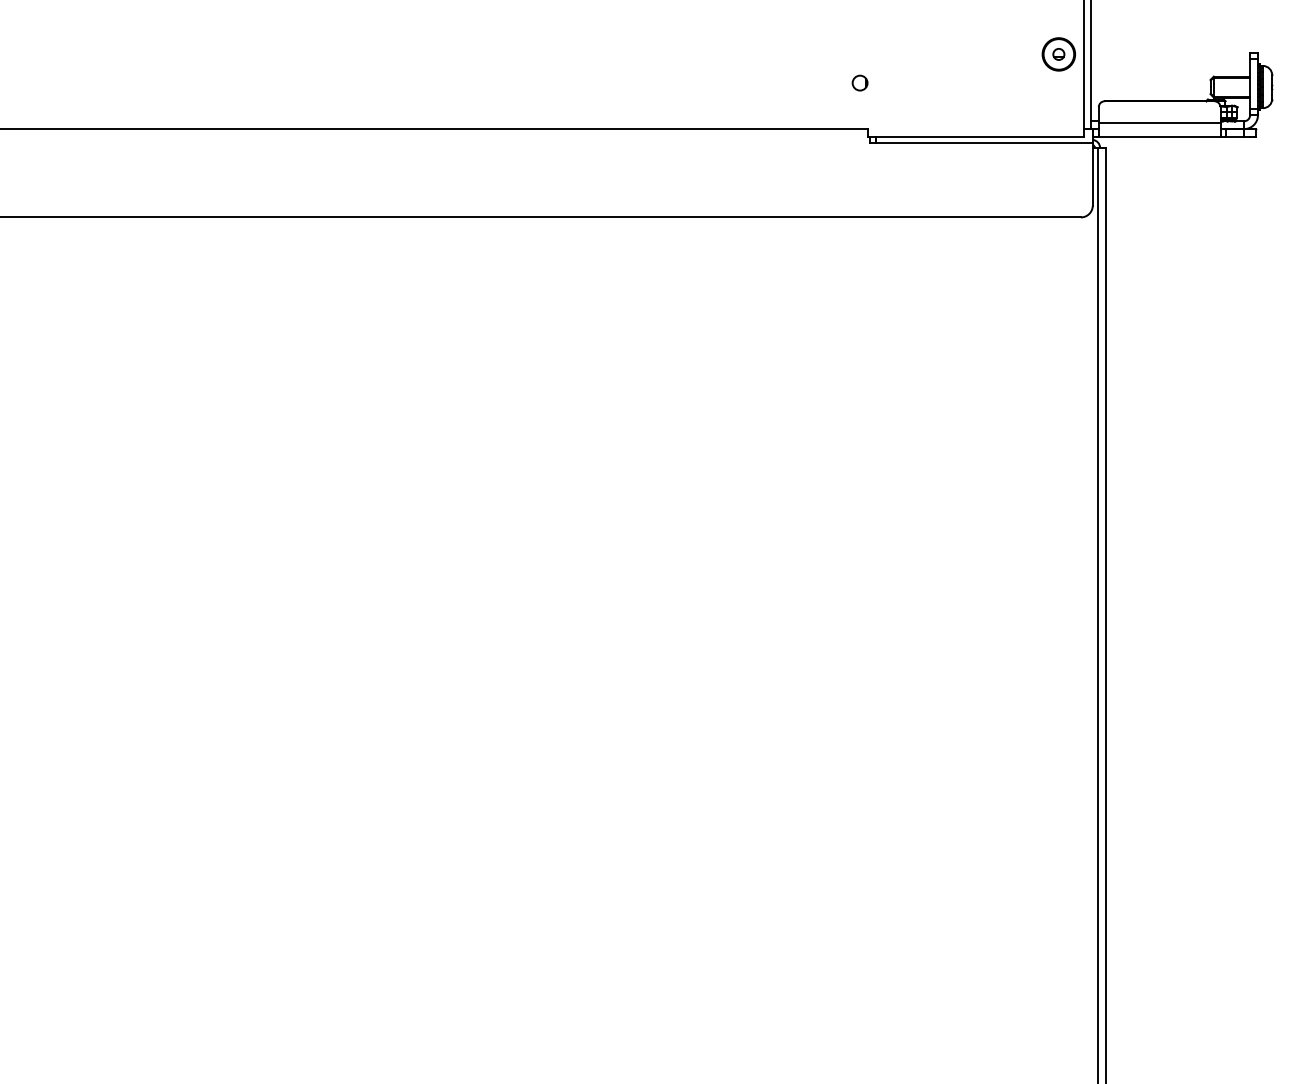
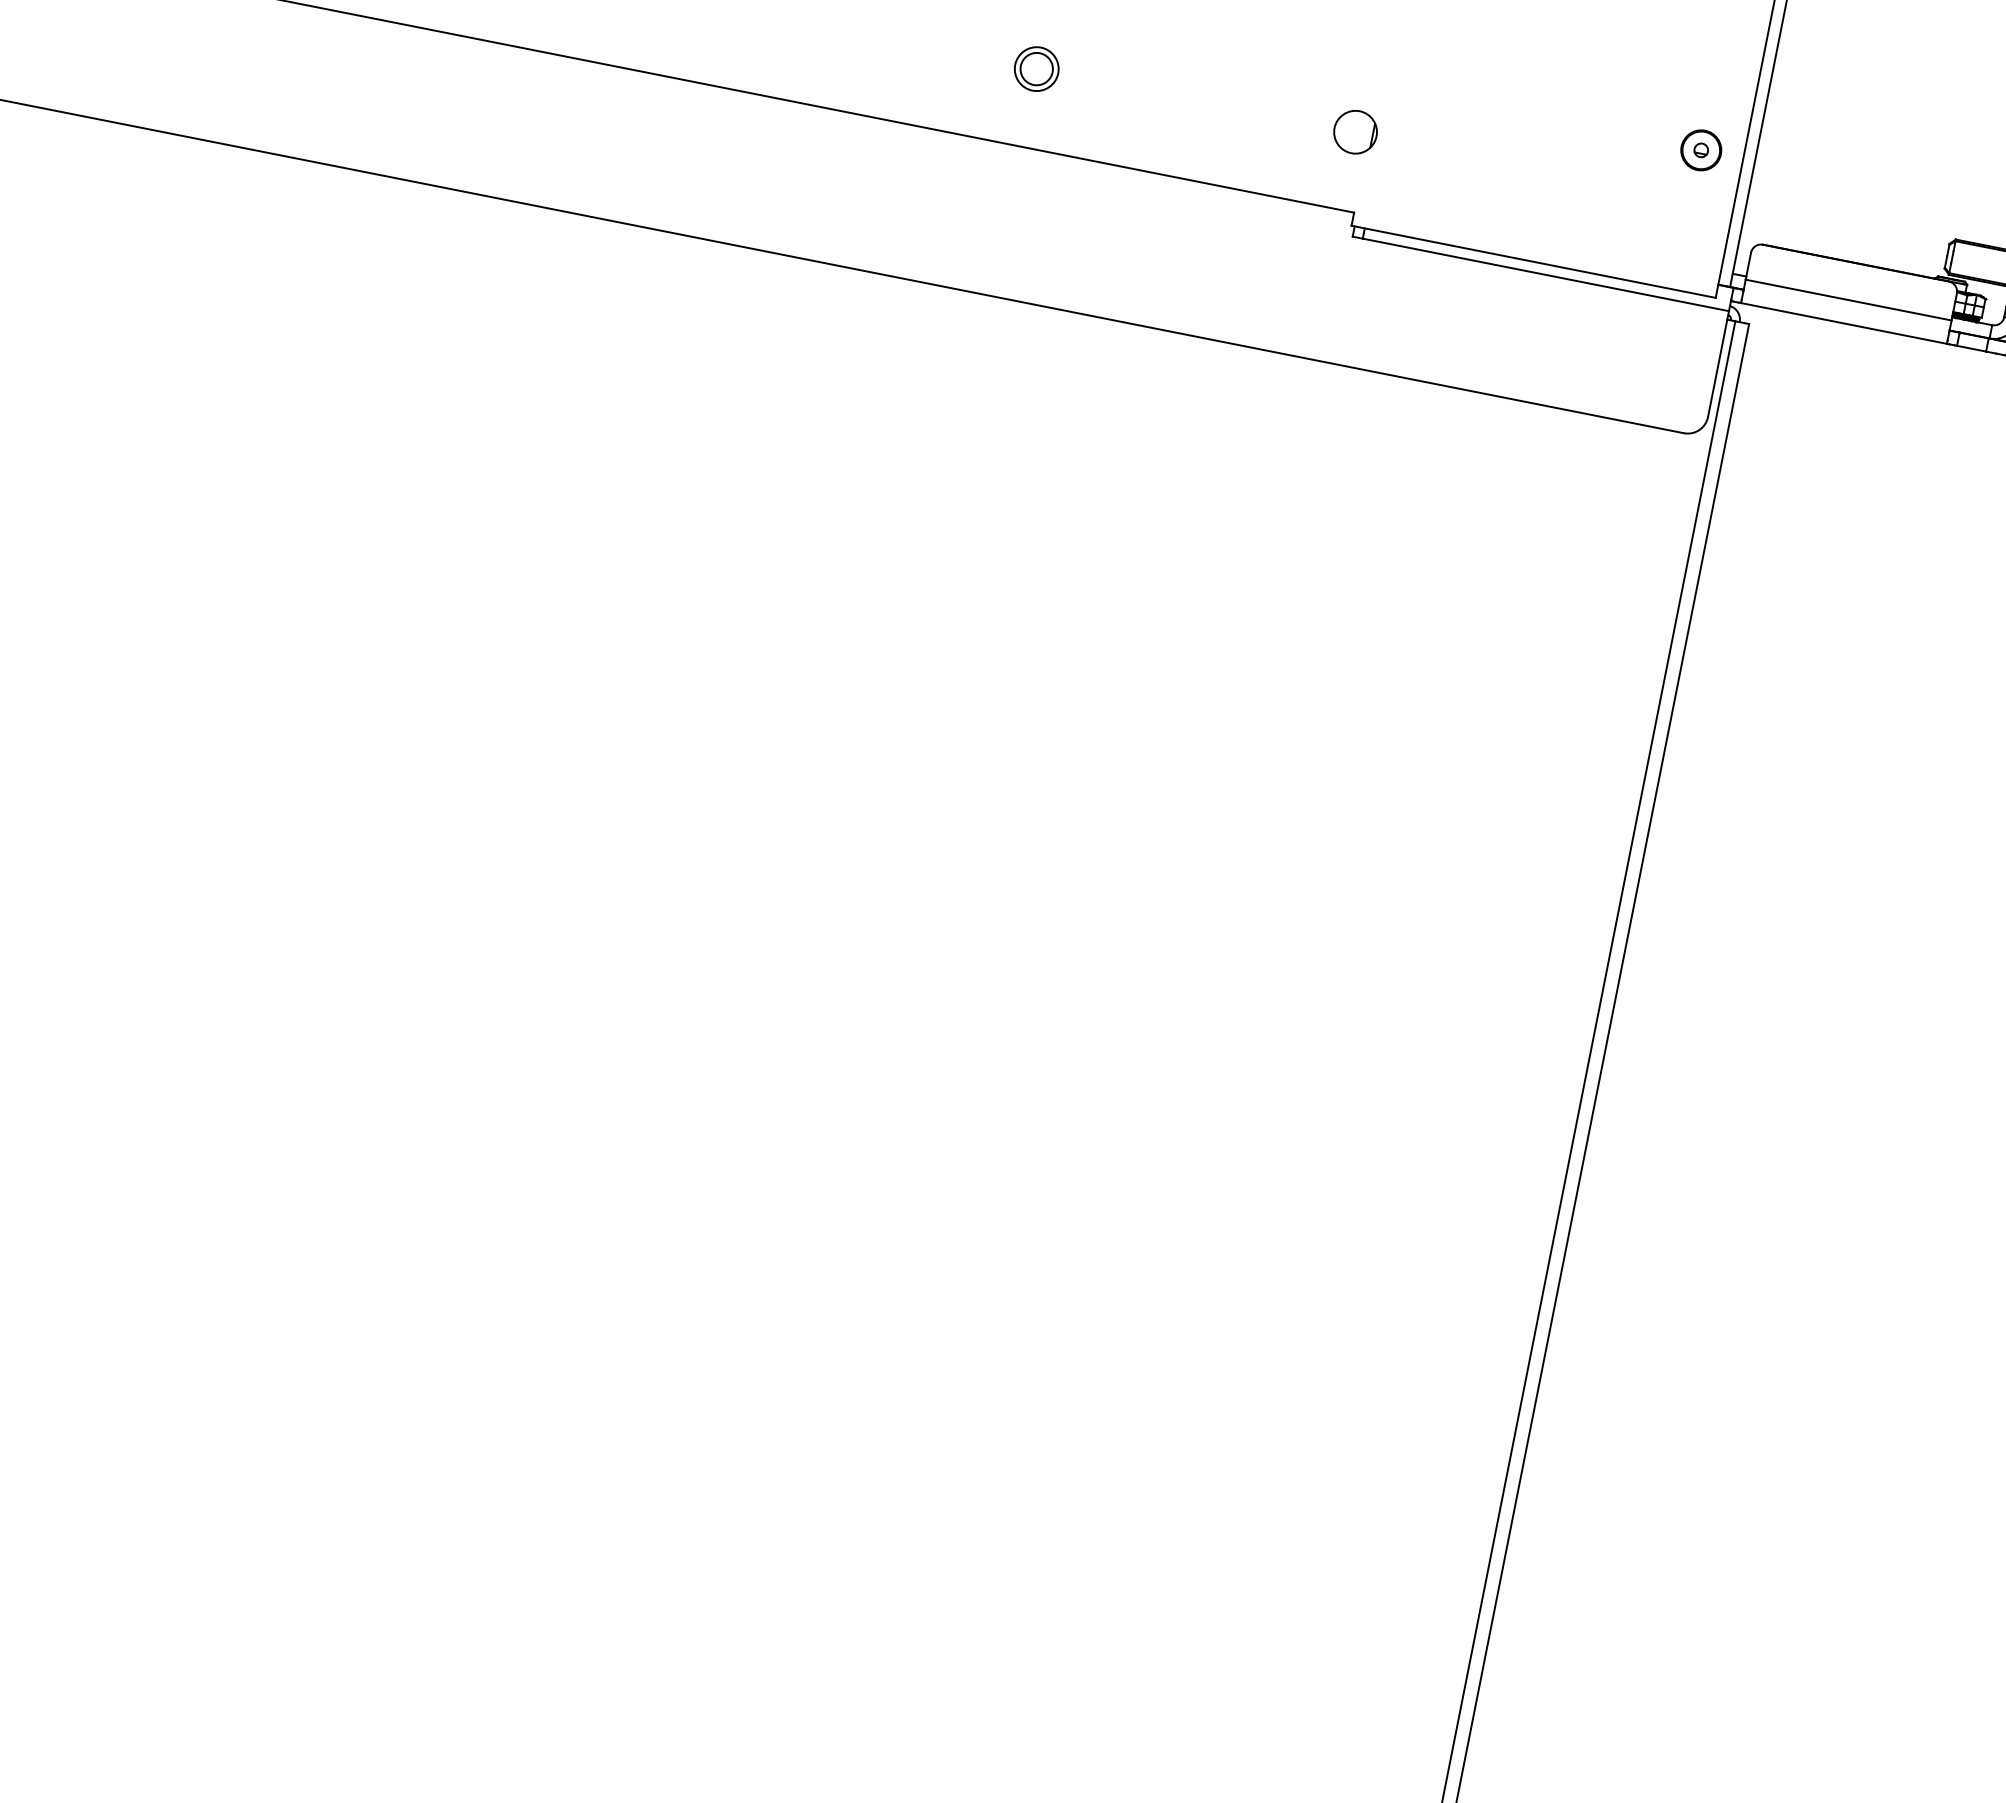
part: (1058, 54) -> (1700, 150), size x0.71
part: (671, 82) -> (1036, 67), added
part: (859, 82) -> (1354, 130), size x1.67

